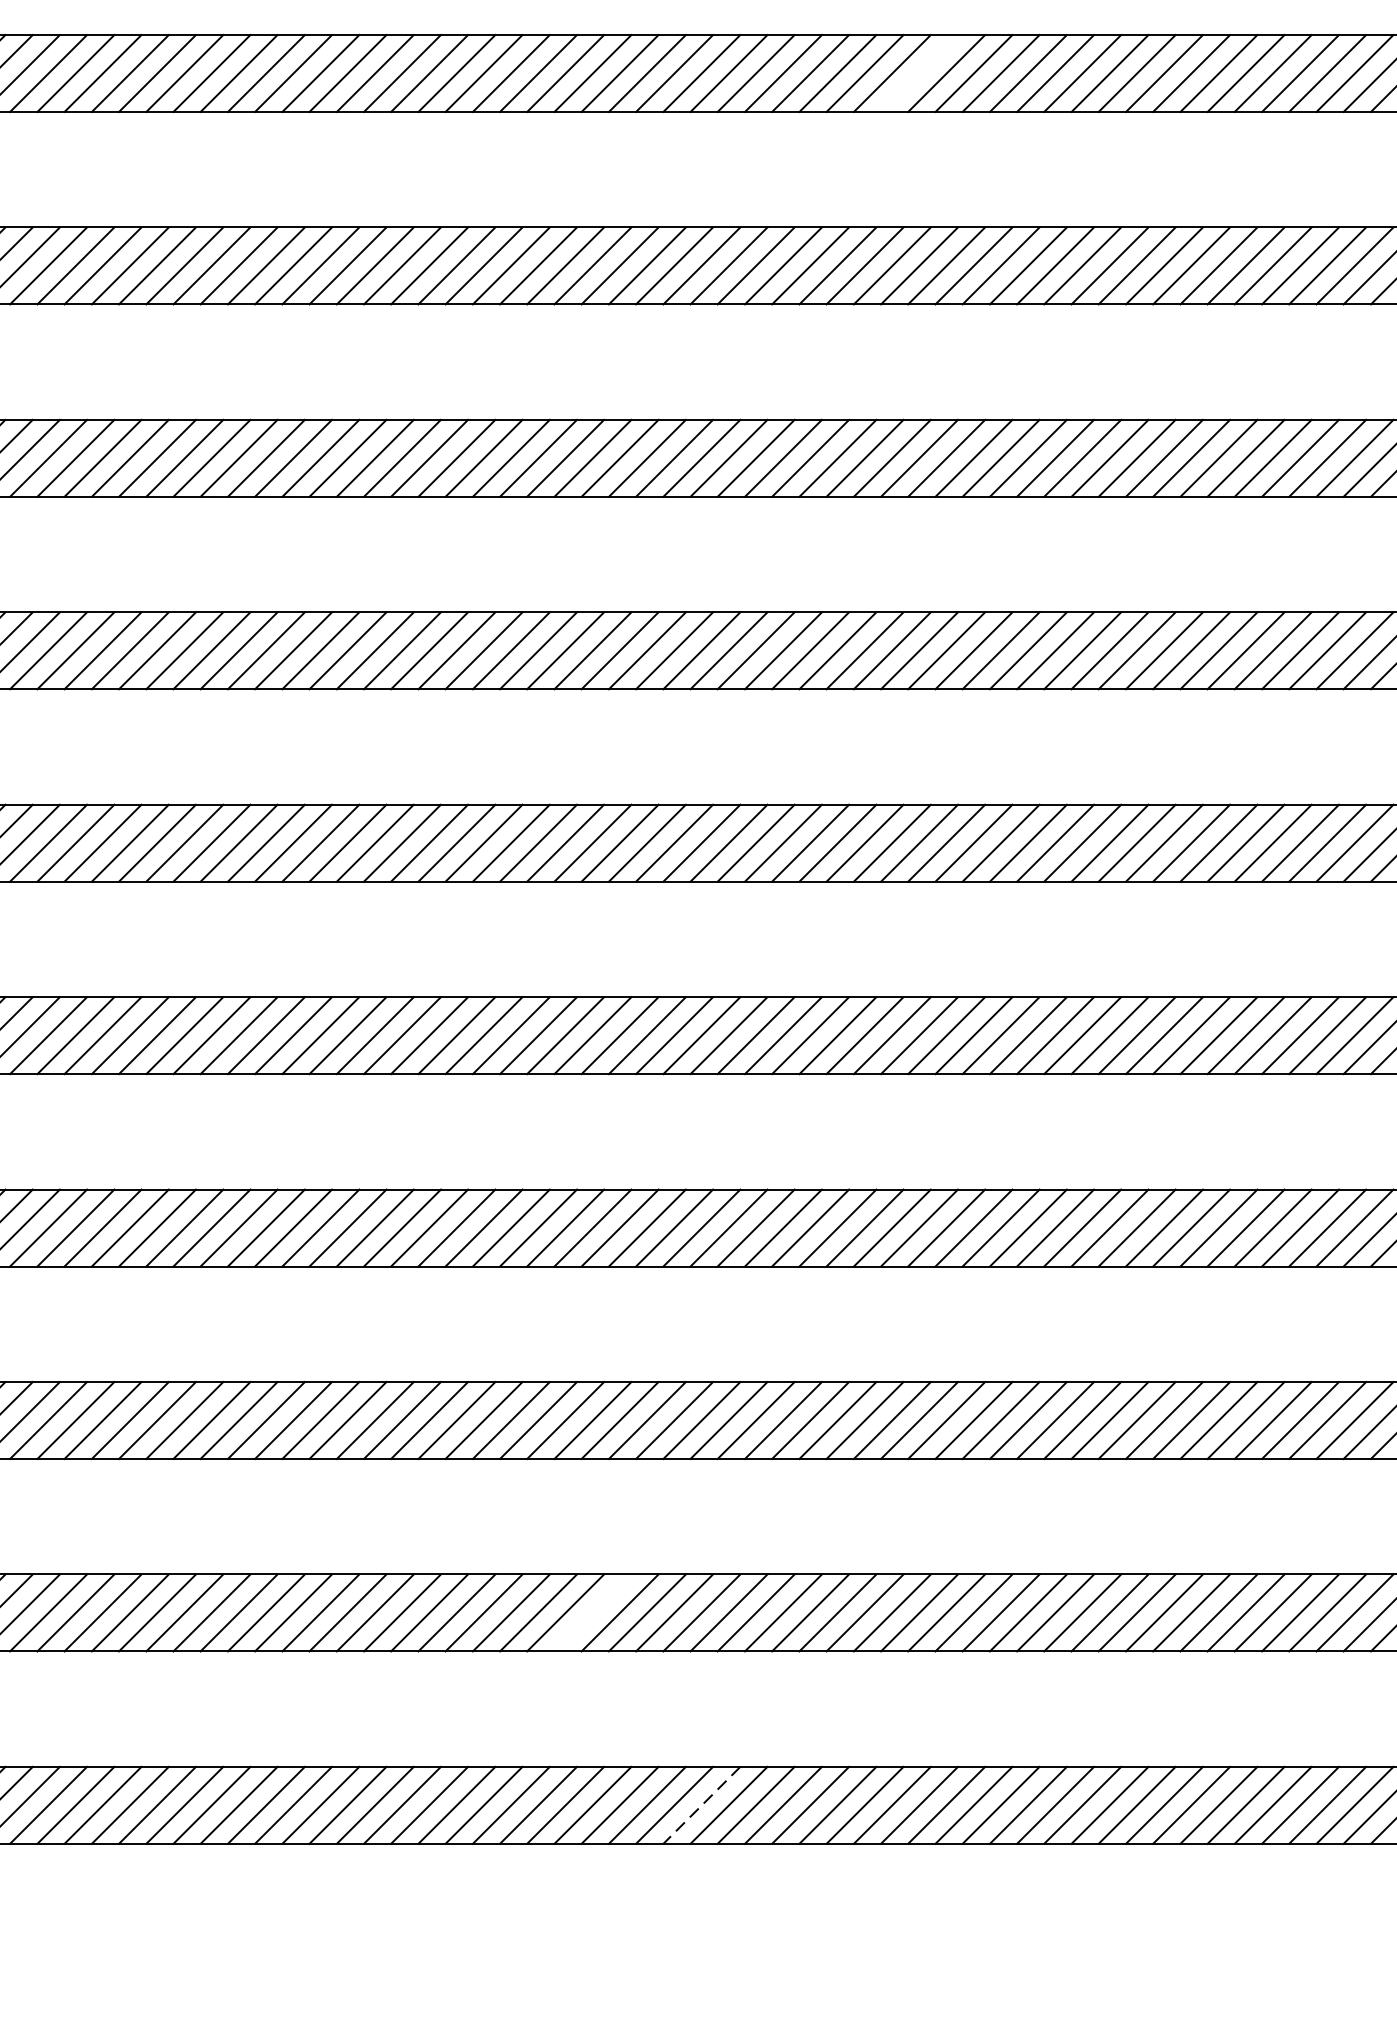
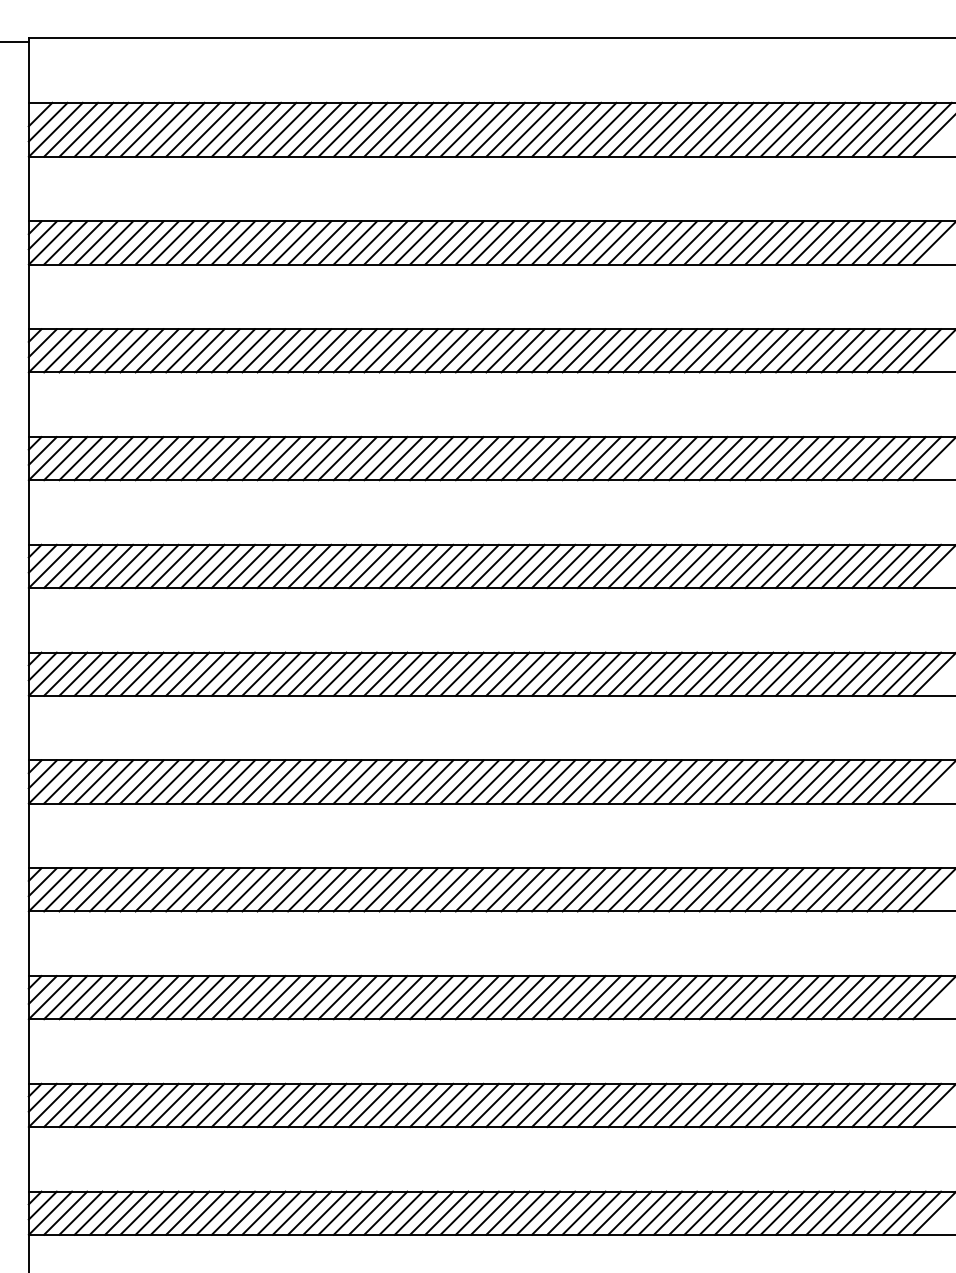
line: (919, 72) -> (553, 242), added
line: (592, 1613) -> (370, 1105), added
line: (701, 1805) -> (431, 1213), dashed -> solid

